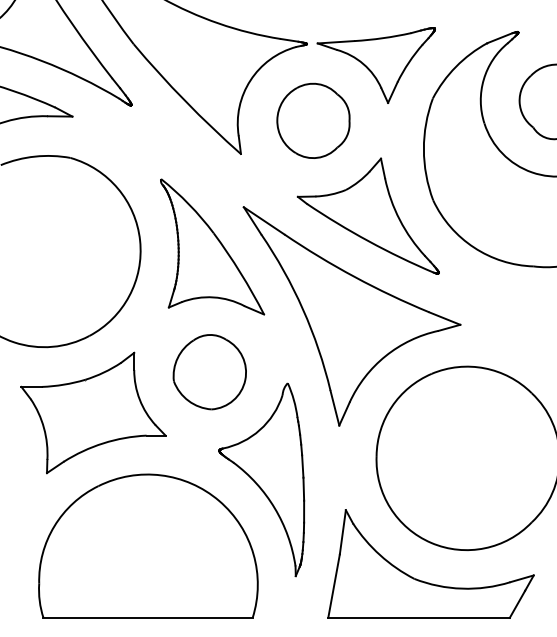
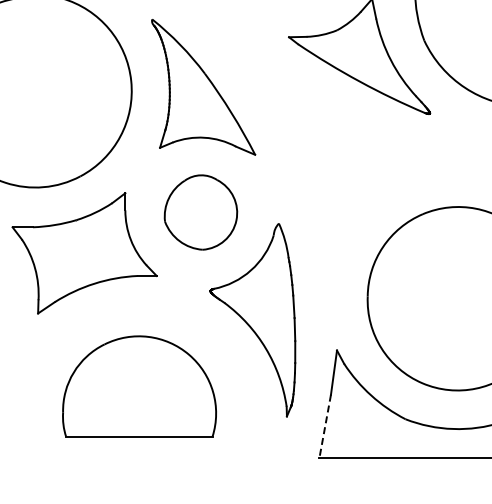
part: (351, 316) -> (342, 156), removed
part: (148, 545) -> (139, 385), size x0.7
line: (333, 586) -> (324, 426), solid -> dashed

